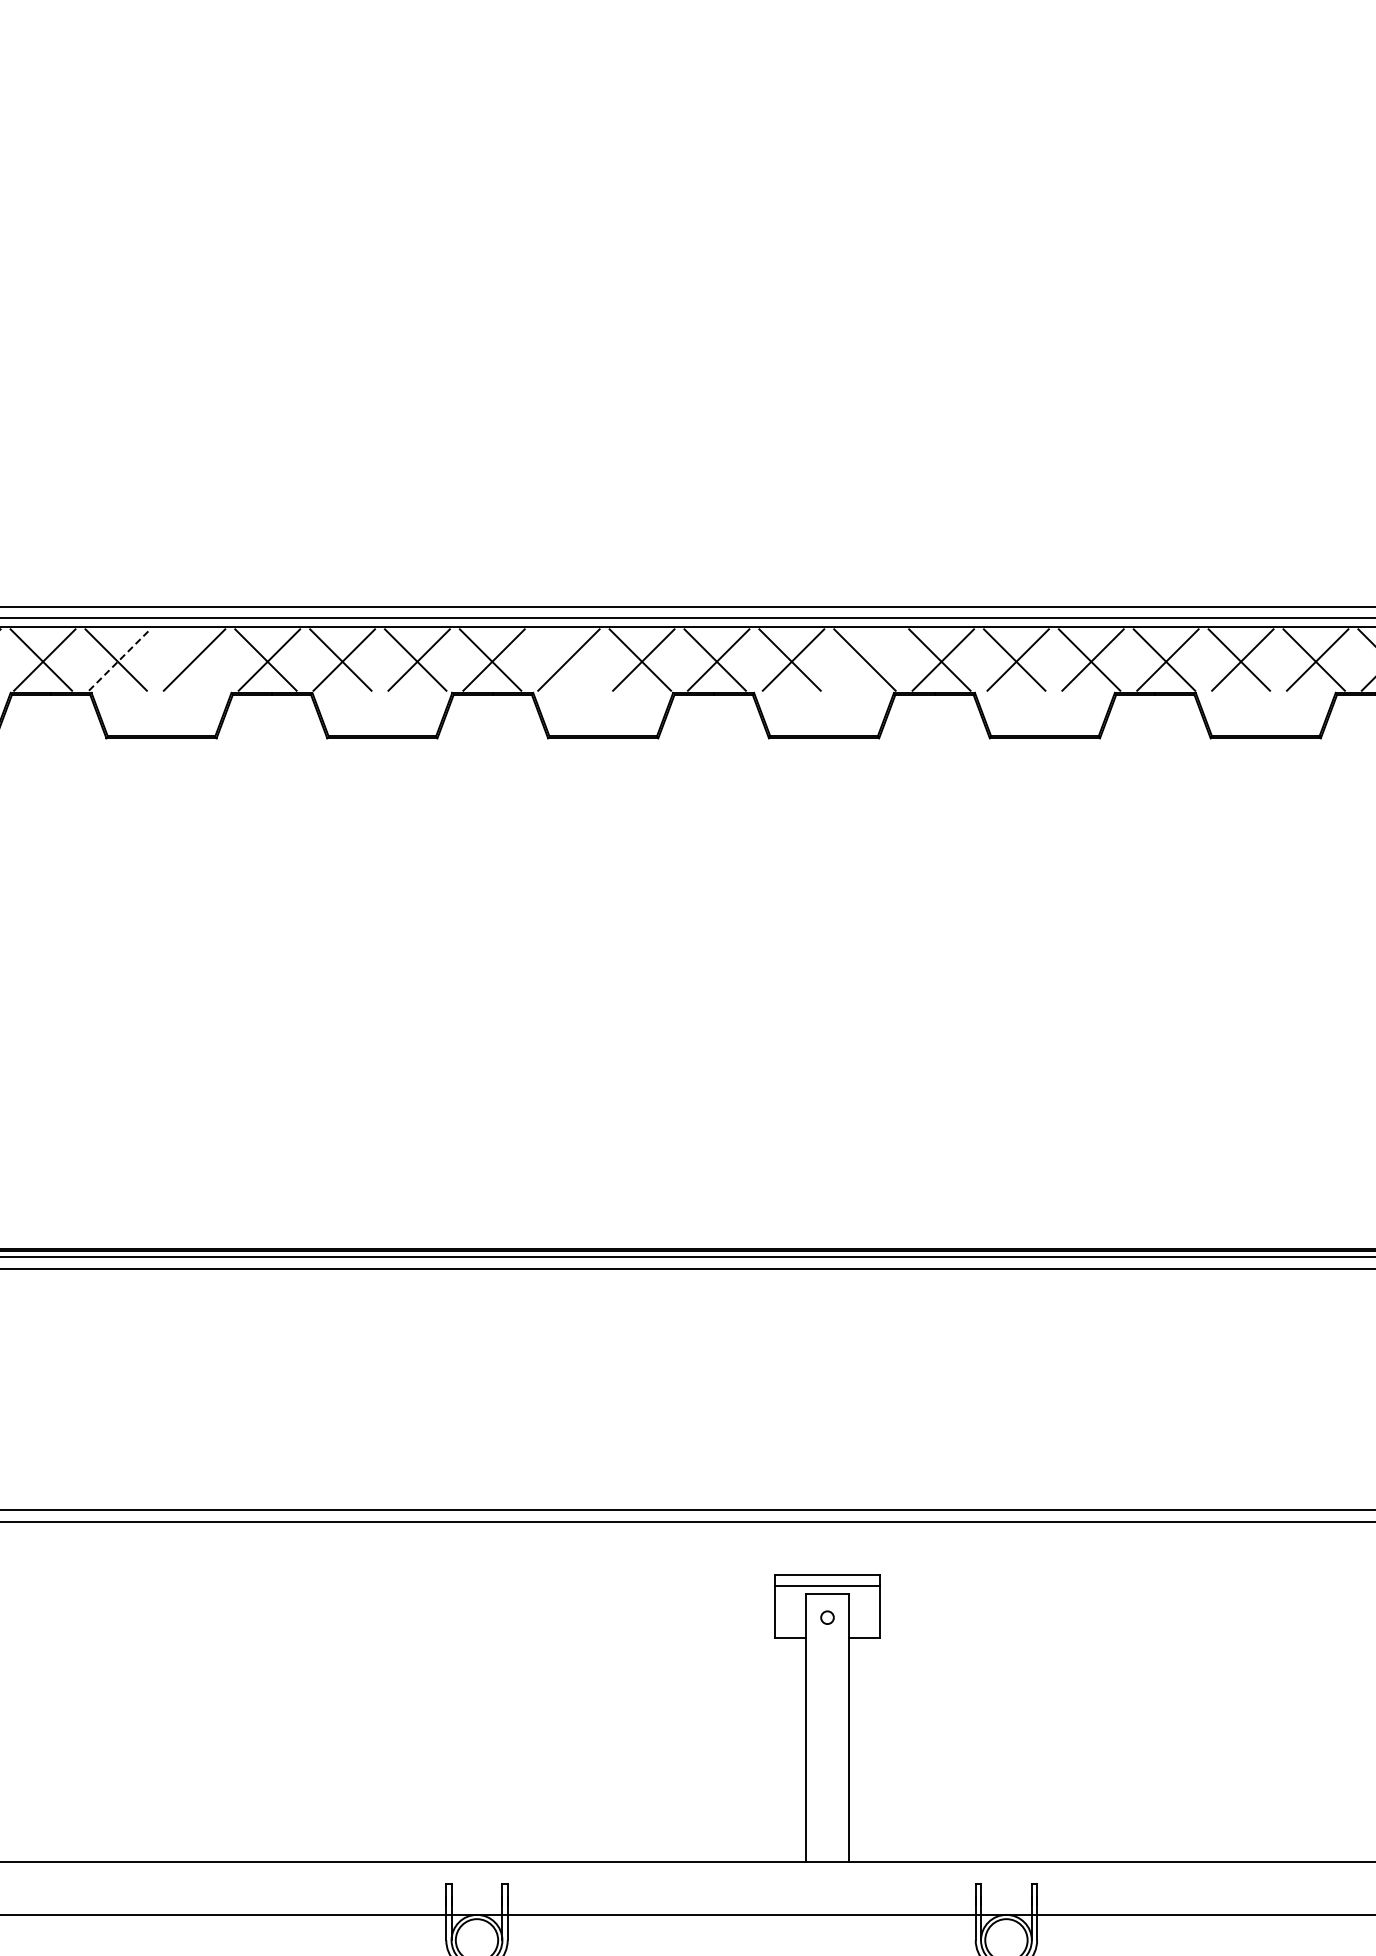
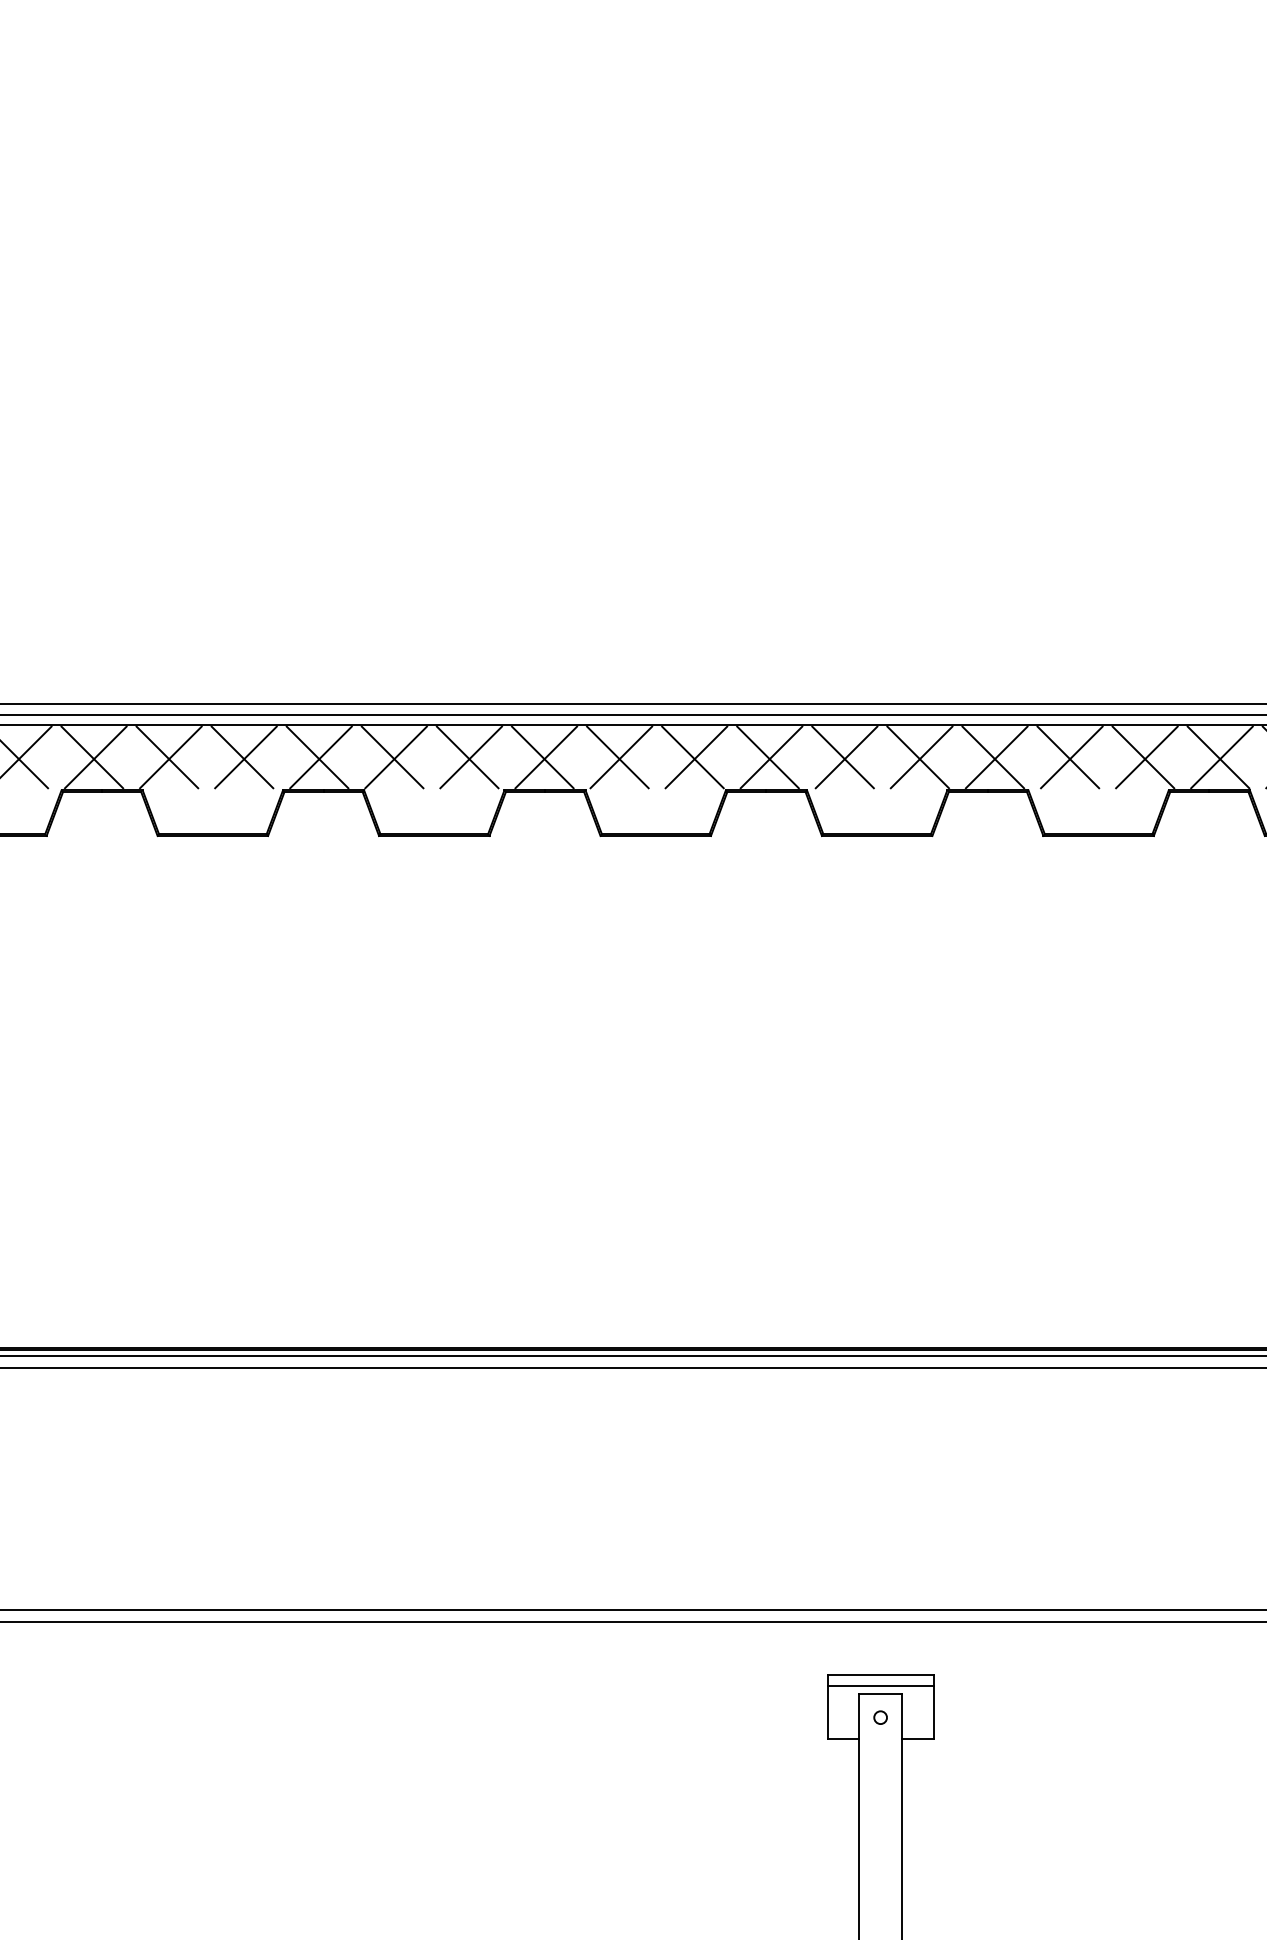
line: (120, 659) -> (171, 756), dashed -> solid
line: (190, 659) -> (241, 756), added
line: (565, 659) -> (617, 756), added
line: (868, 659) -> (921, 756), added

